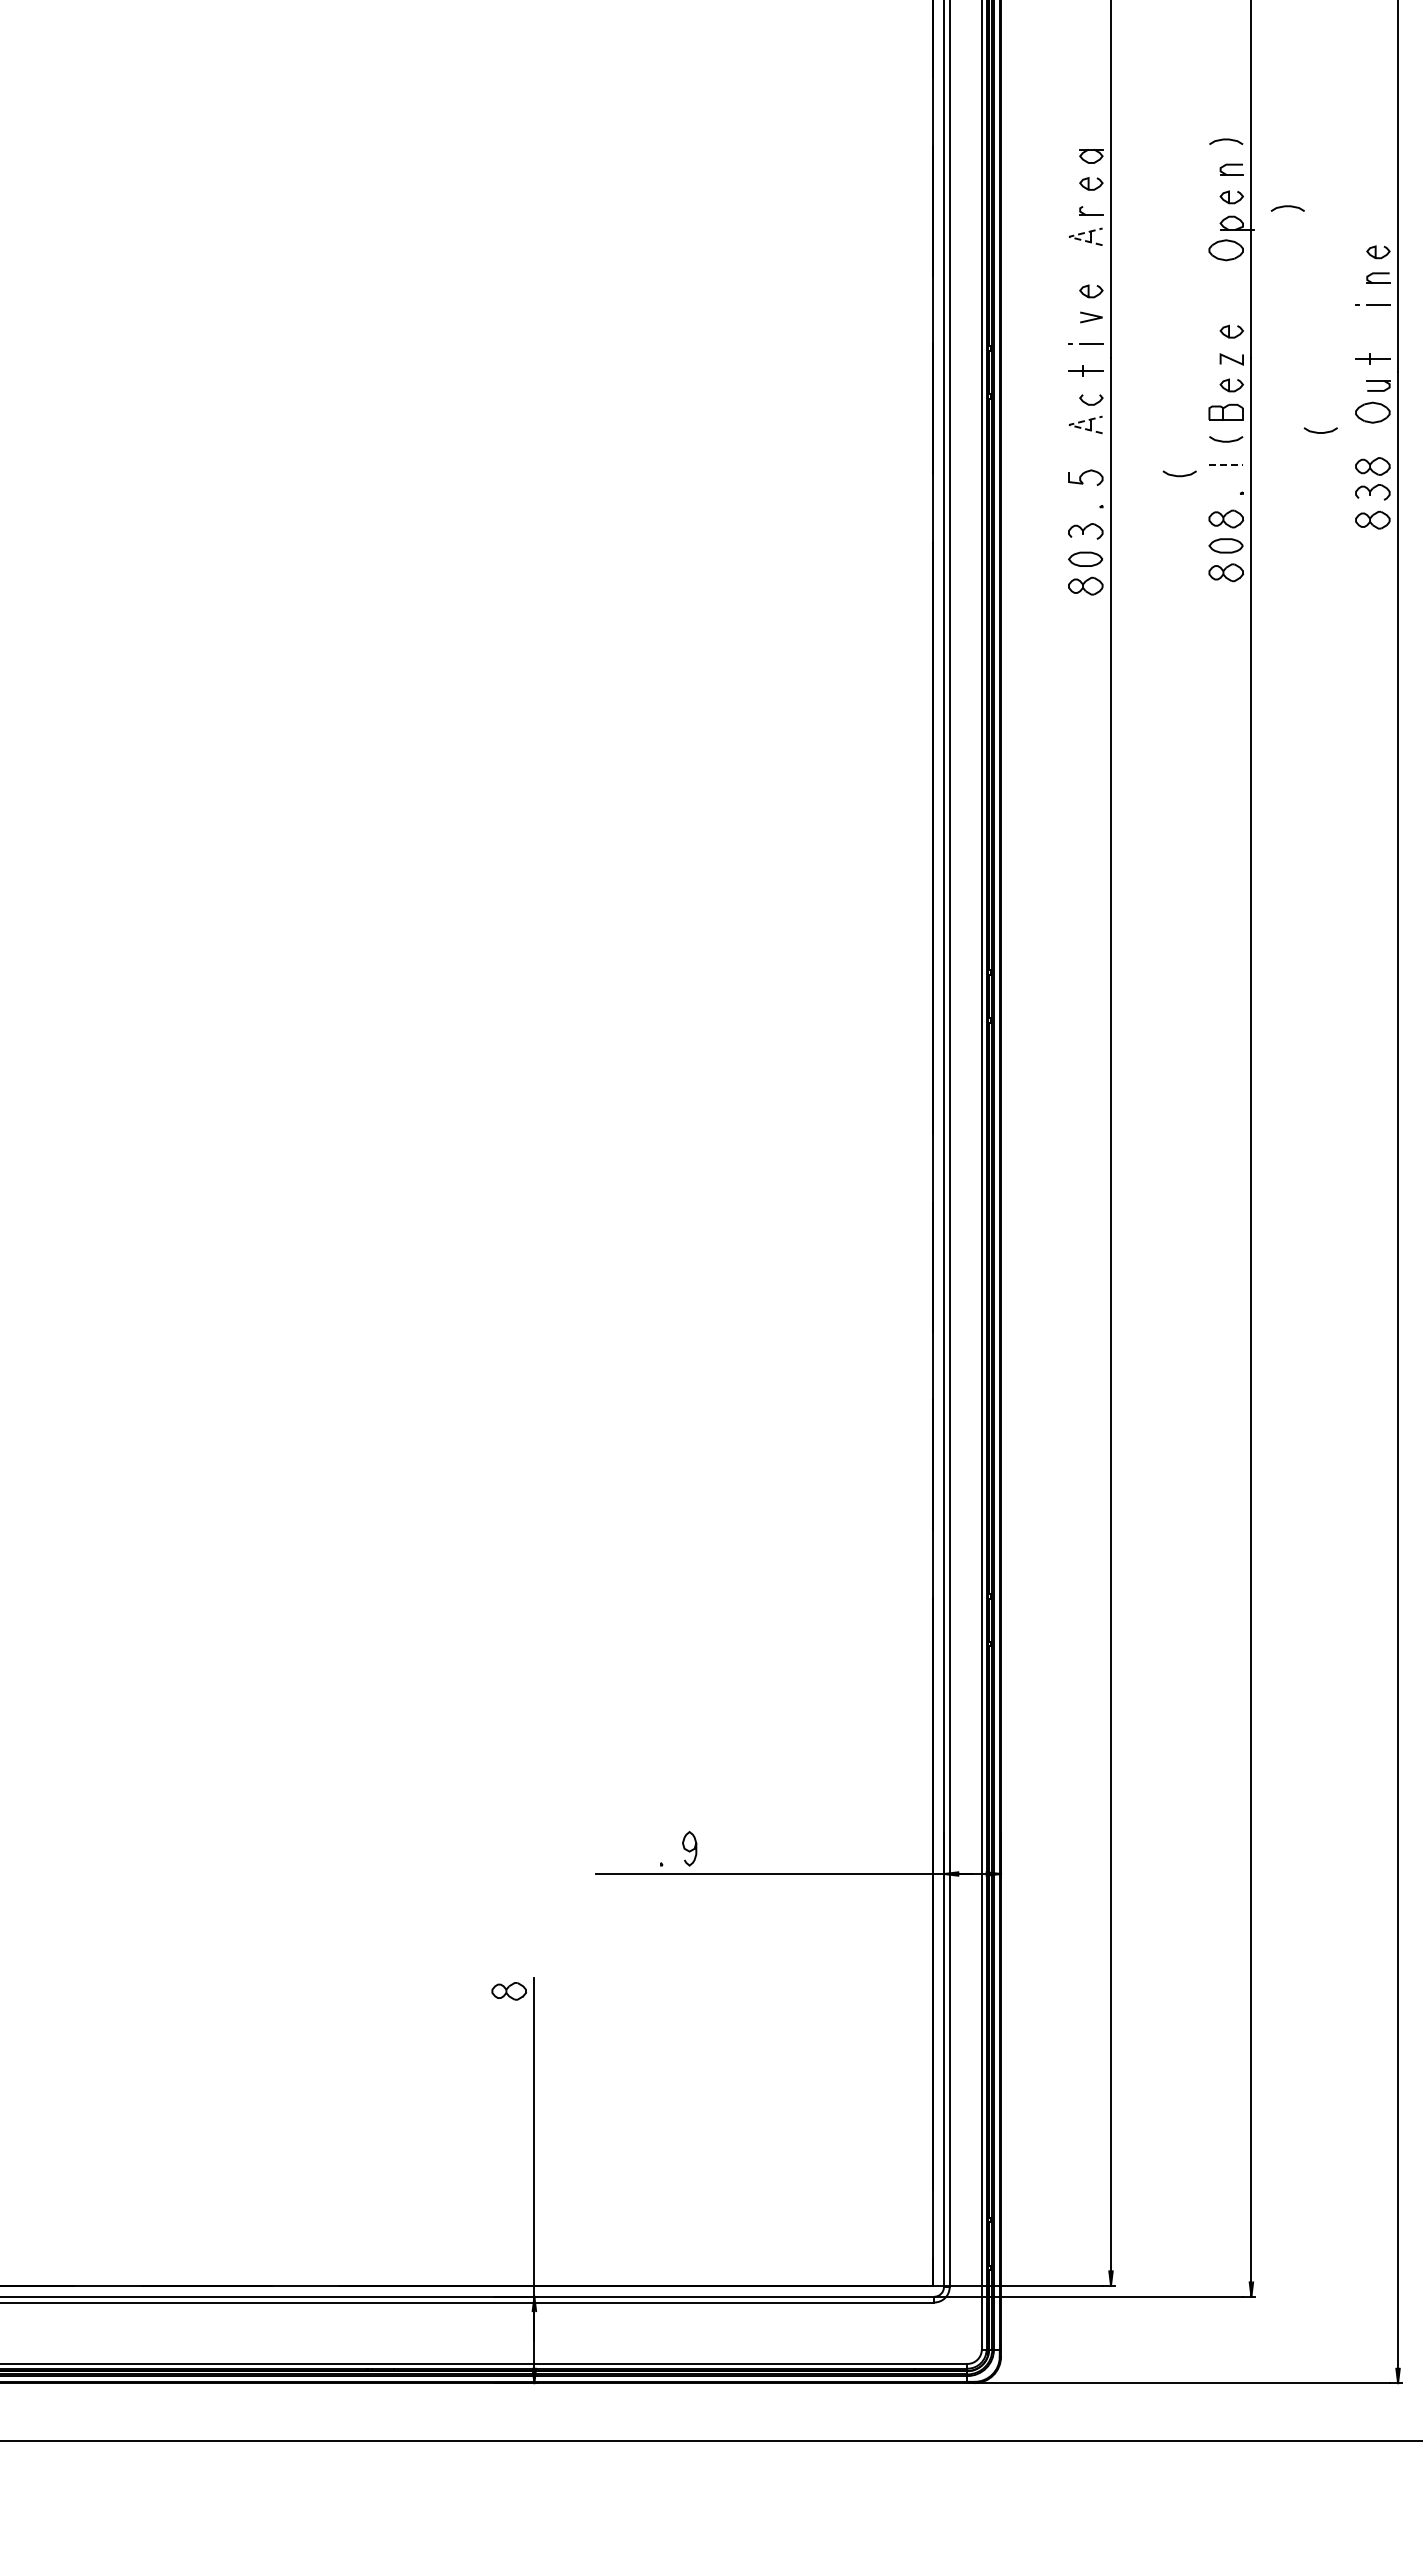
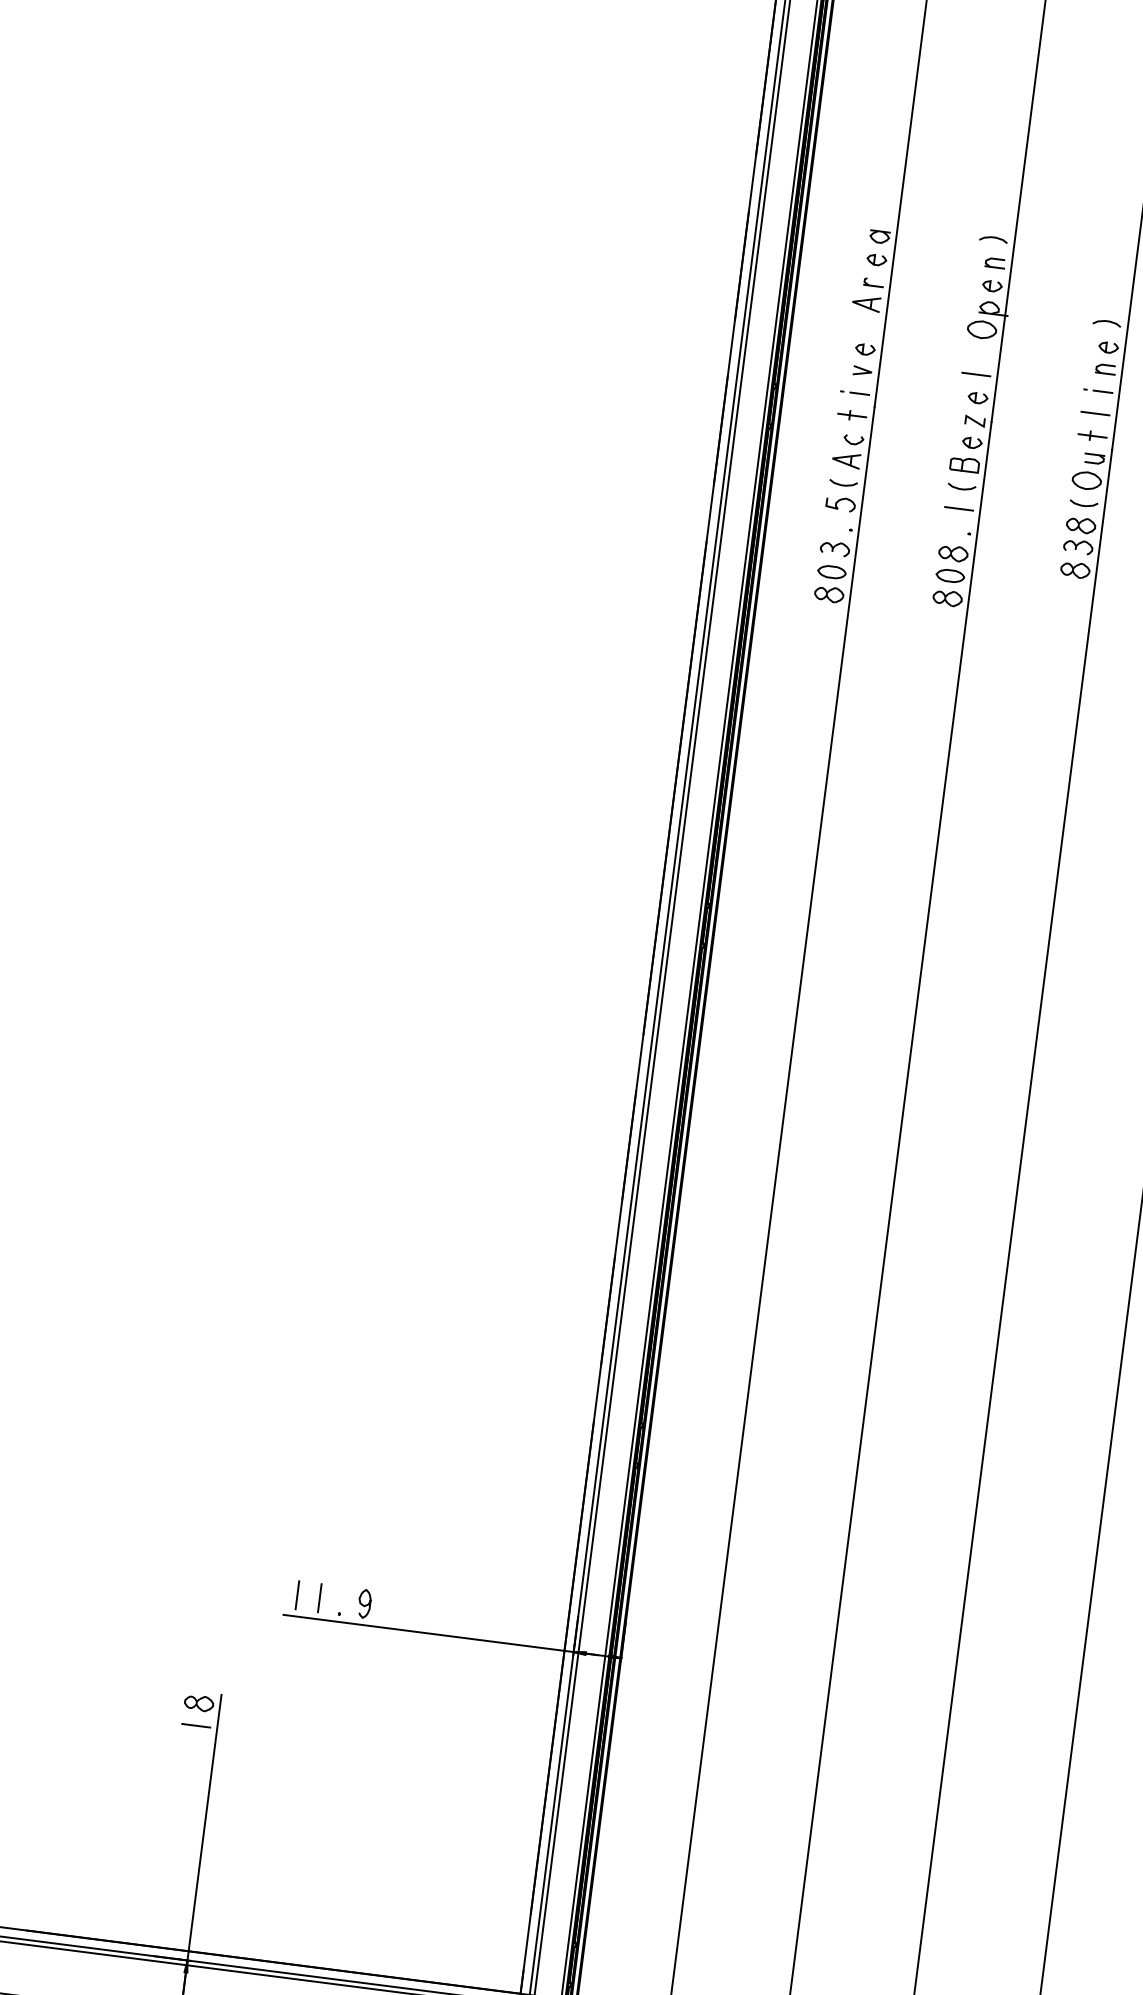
curve: (1287, 207) -> (1106, 322), moved
line: (1069, 236) -> (852, 301), dashed -> solid
line: (1226, 304) -> (976, 374), added
line: (1372, 332) -> (1095, 413), added
line: (1069, 424) -> (832, 458), dashed -> solid
curve: (1320, 432) -> (1083, 505), moved
line: (1226, 465) -> (959, 509), dashed -> solid
curve: (1179, 475) -> (843, 484), moved
line: (608, 1848) -> (297, 1595), added
line: (635, 1848) -> (319, 1597), added
line: (509, 2018) -> (196, 1726), added

